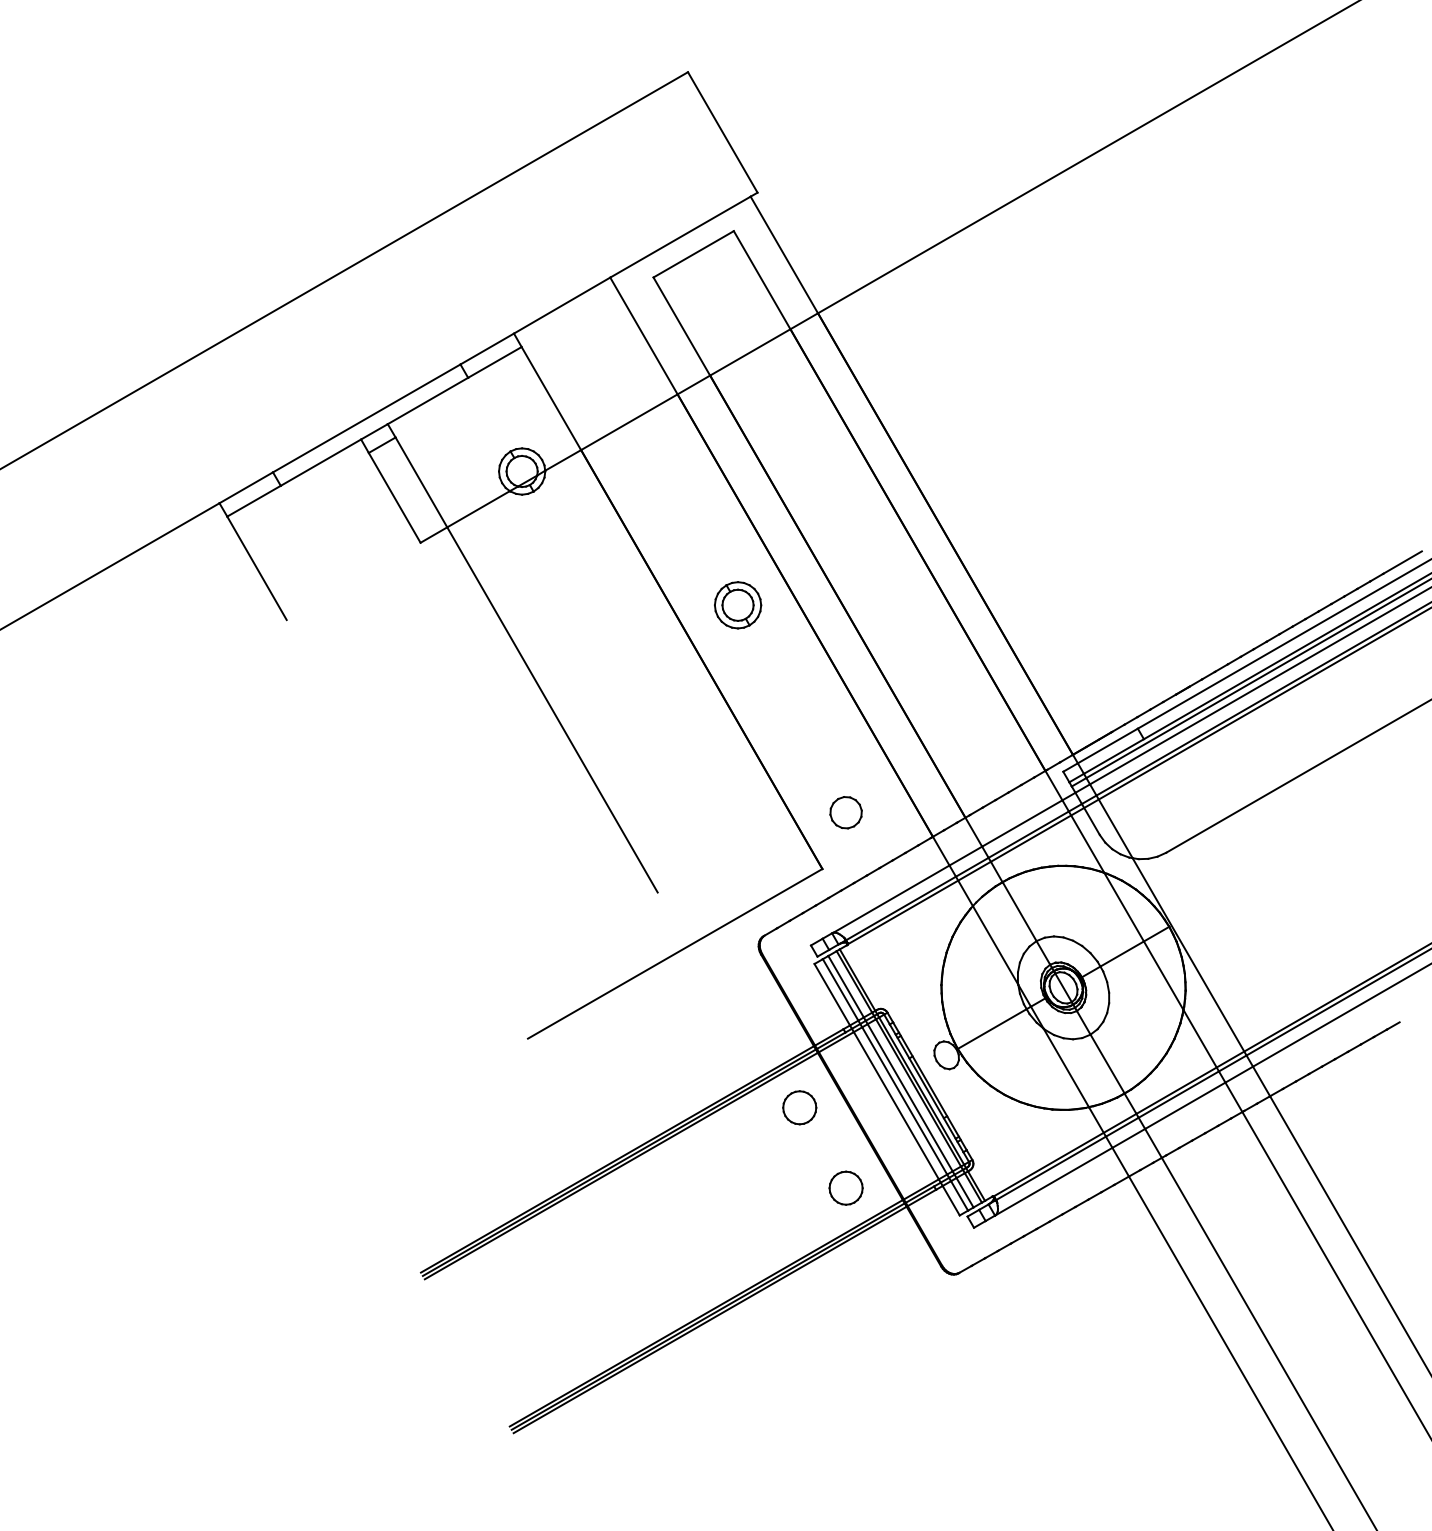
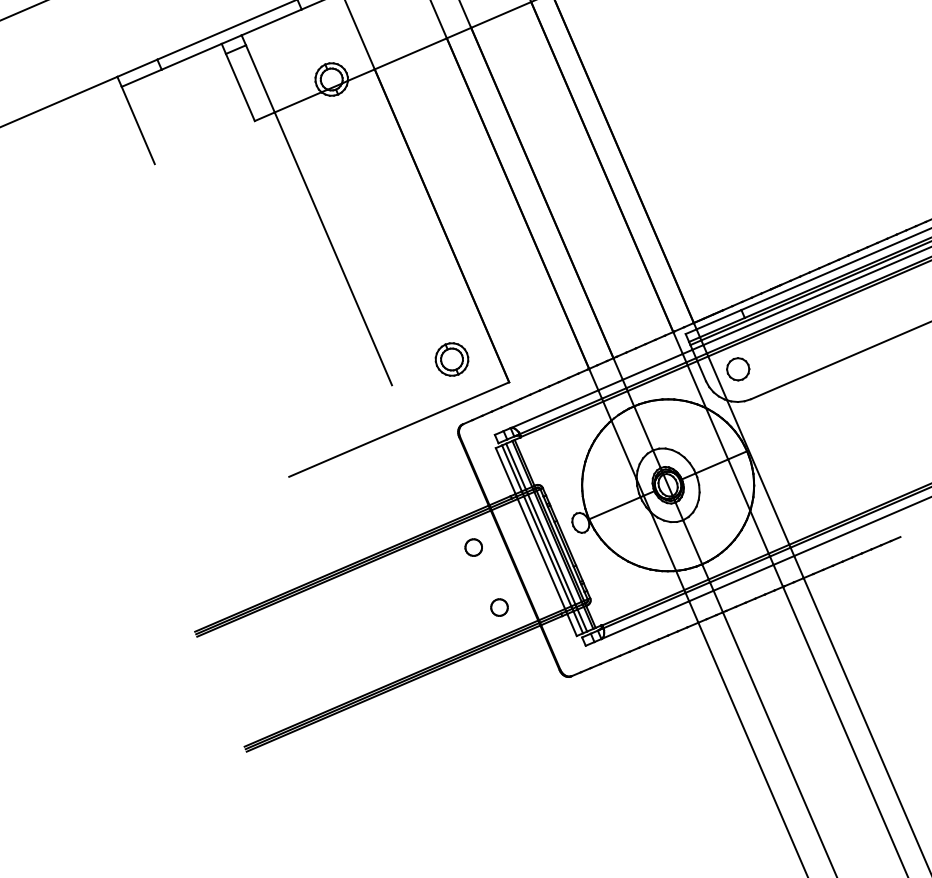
part: (738, 605) -> (452, 359), moved
part: (845, 812) -> (737, 369), moved
part: (799, 1107) -> (473, 547), size x0.71
part: (845, 1187) -> (499, 607), size x0.71

